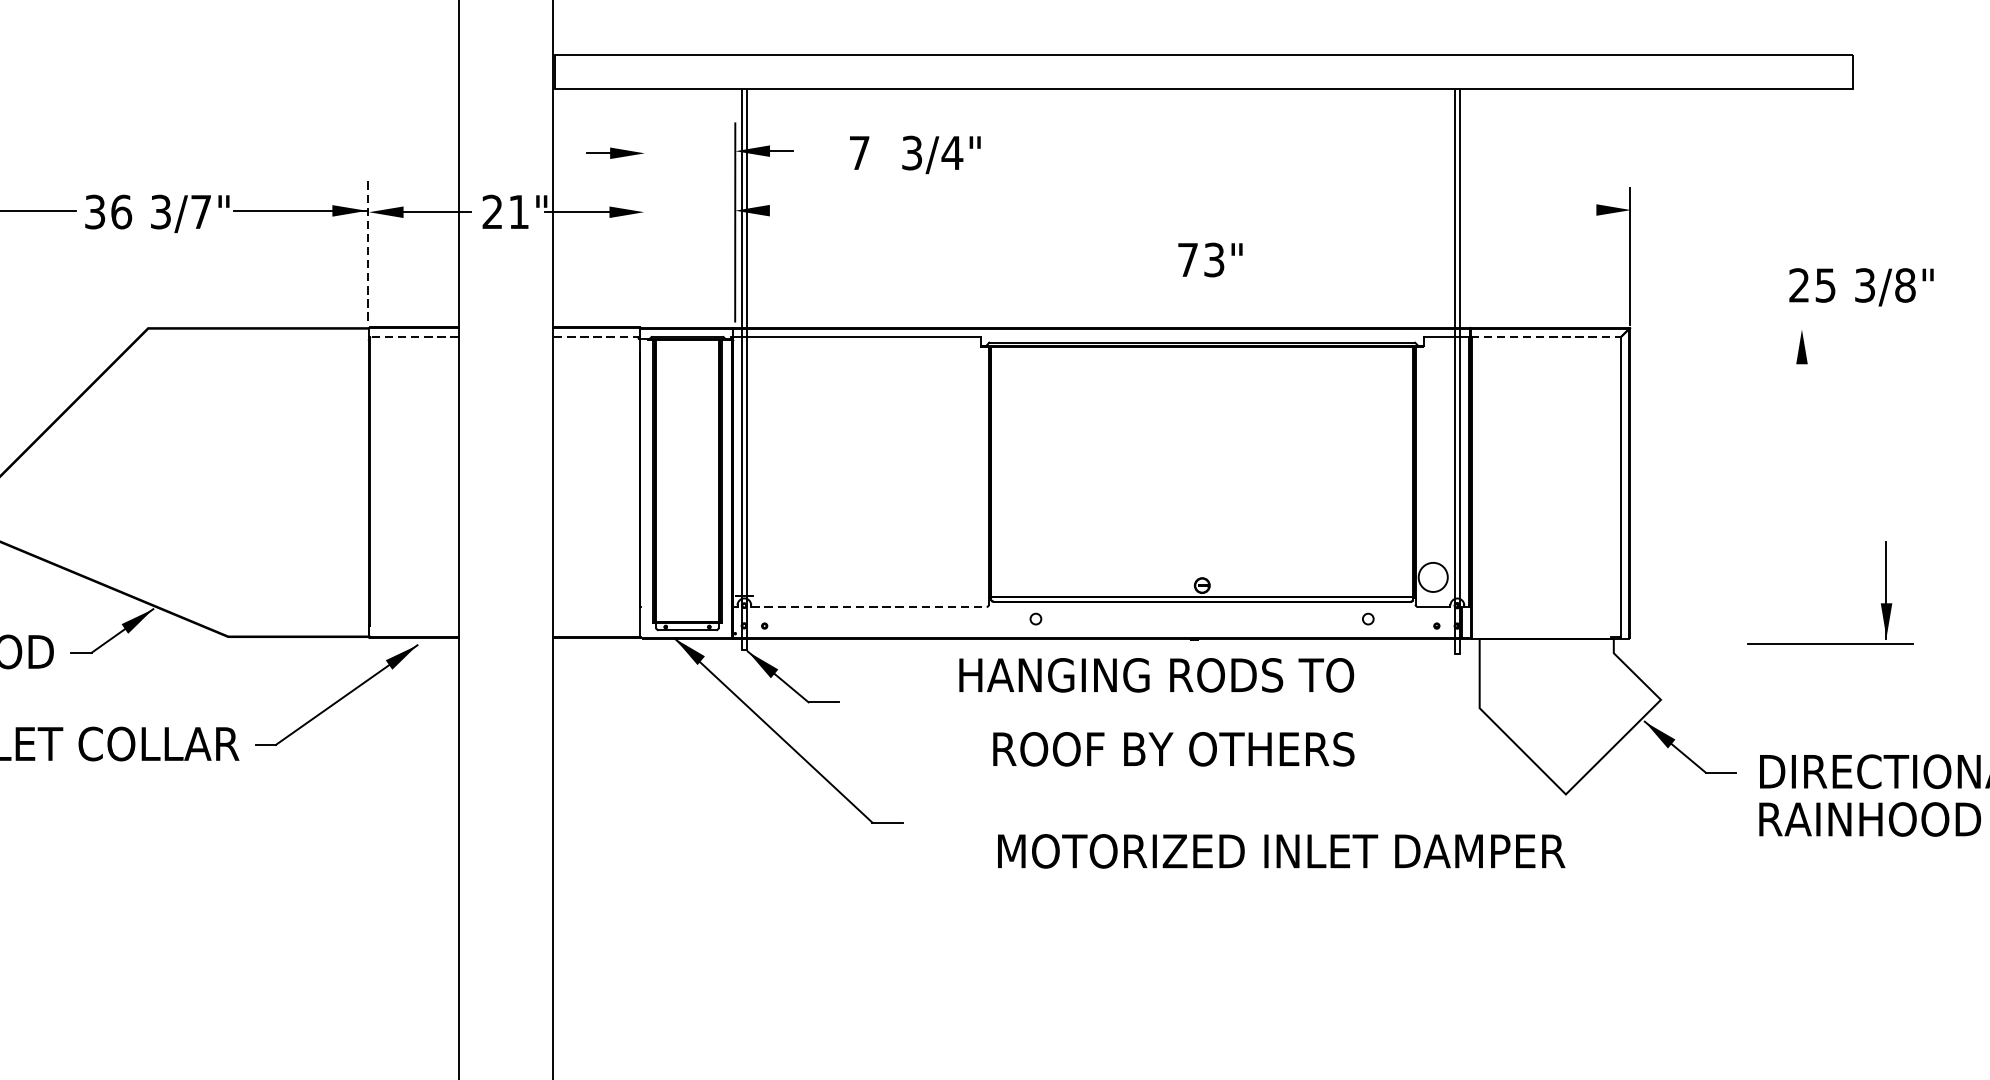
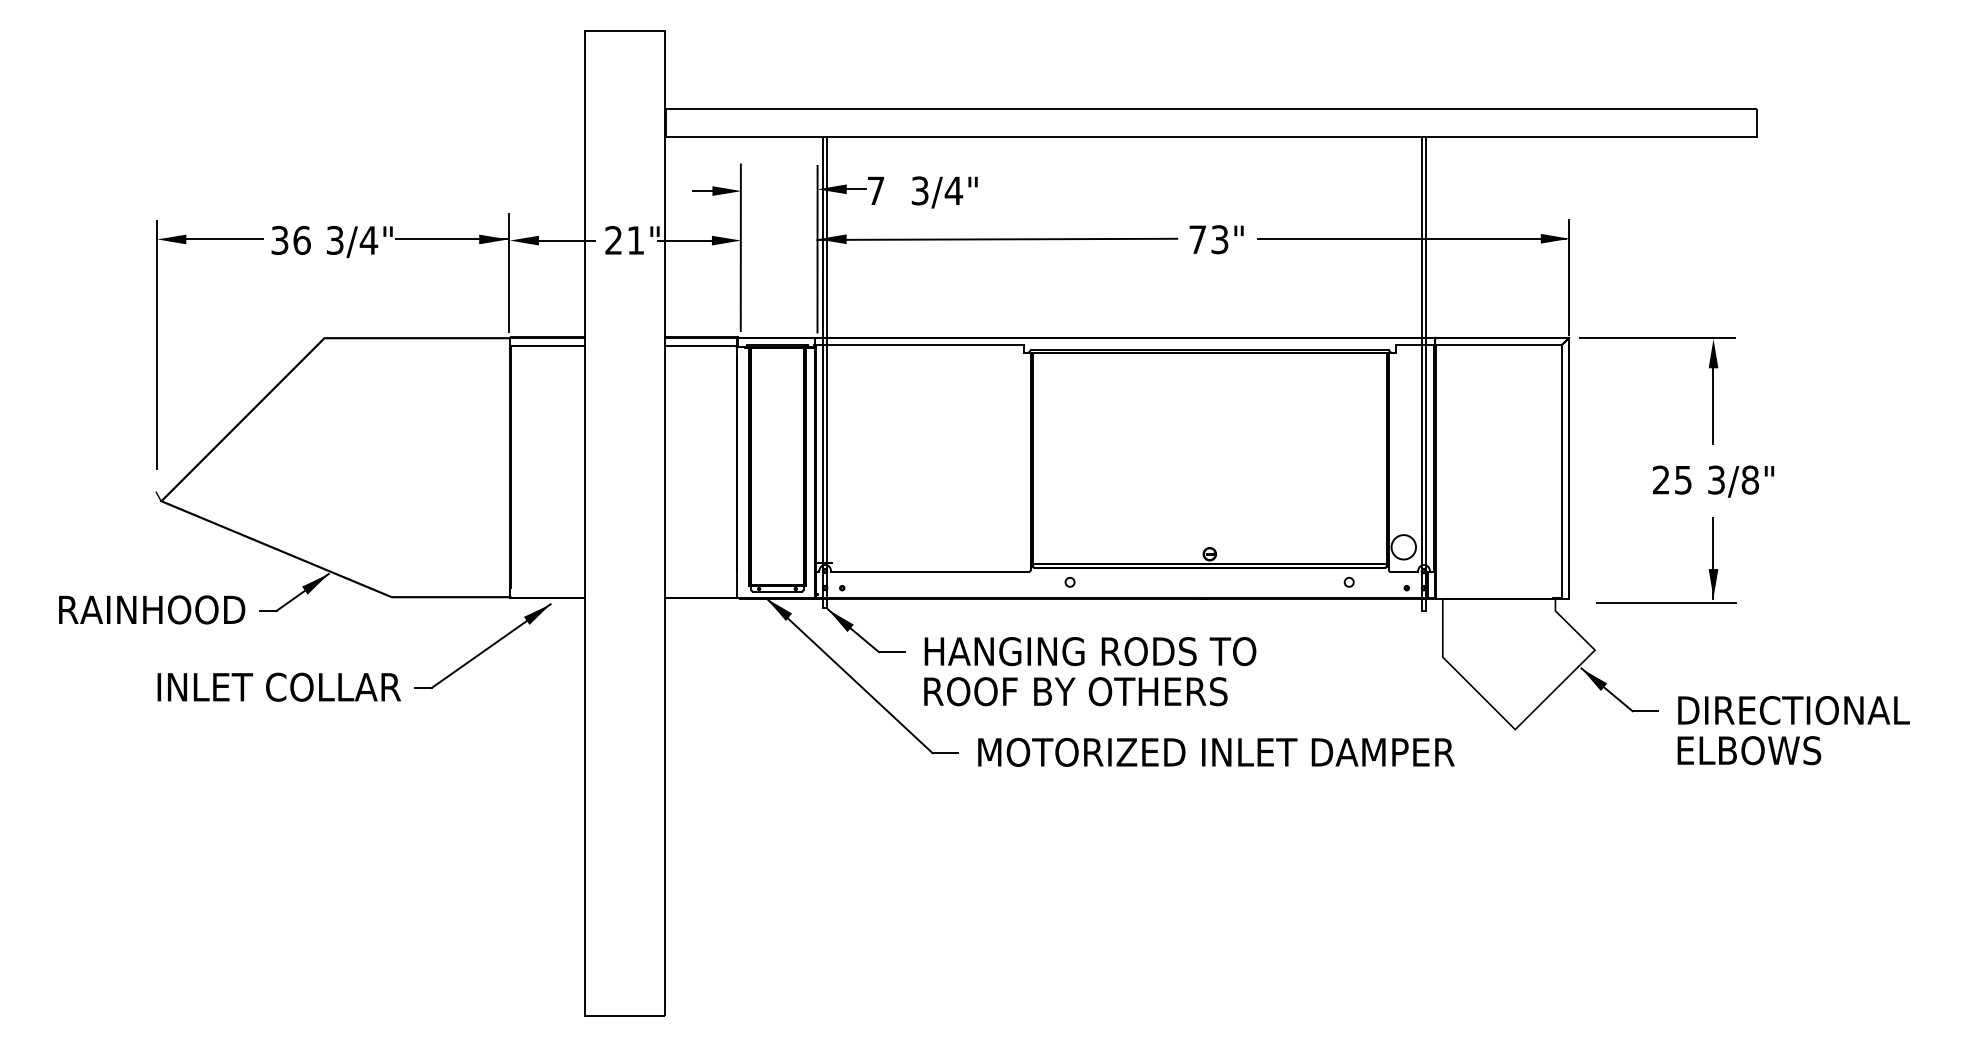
text: (914, 154) -> (922, 192), moved
line: (949, 209) -> (997, 238), added
line: (1442, 209) -> (1411, 238), added
text: (200, 212) -> (368, 240), 3/7" -> 3/4"
line: (643, 220) -> (740, 247), added
line: (368, 250) -> (509, 272), dashed -> solid
text: (1210, 259) -> (1216, 239), moved
text: (1861, 287) -> (1713, 481), moved
line: (1735, 327) -> (1657, 337), added
line: (413, 337) -> (547, 345), dashed -> solid
line: (597, 337) -> (701, 345), dashed -> solid
line: (1545, 337) -> (1498, 345), dashed -> solid
line: (1801, 409) -> (1713, 406), added
line: (868, 607) -> (929, 572), dashed -> solid
part: (1830, 643) -> (1666, 602), moved
text: (1156, 675) -> (1090, 651), moved
text: (1173, 749) -> (1075, 691), moved
text: (1872, 819) -> (1772, 750), RAINHOOD -> ELBOWS
text: (1281, 850) -> (1216, 751), moved

